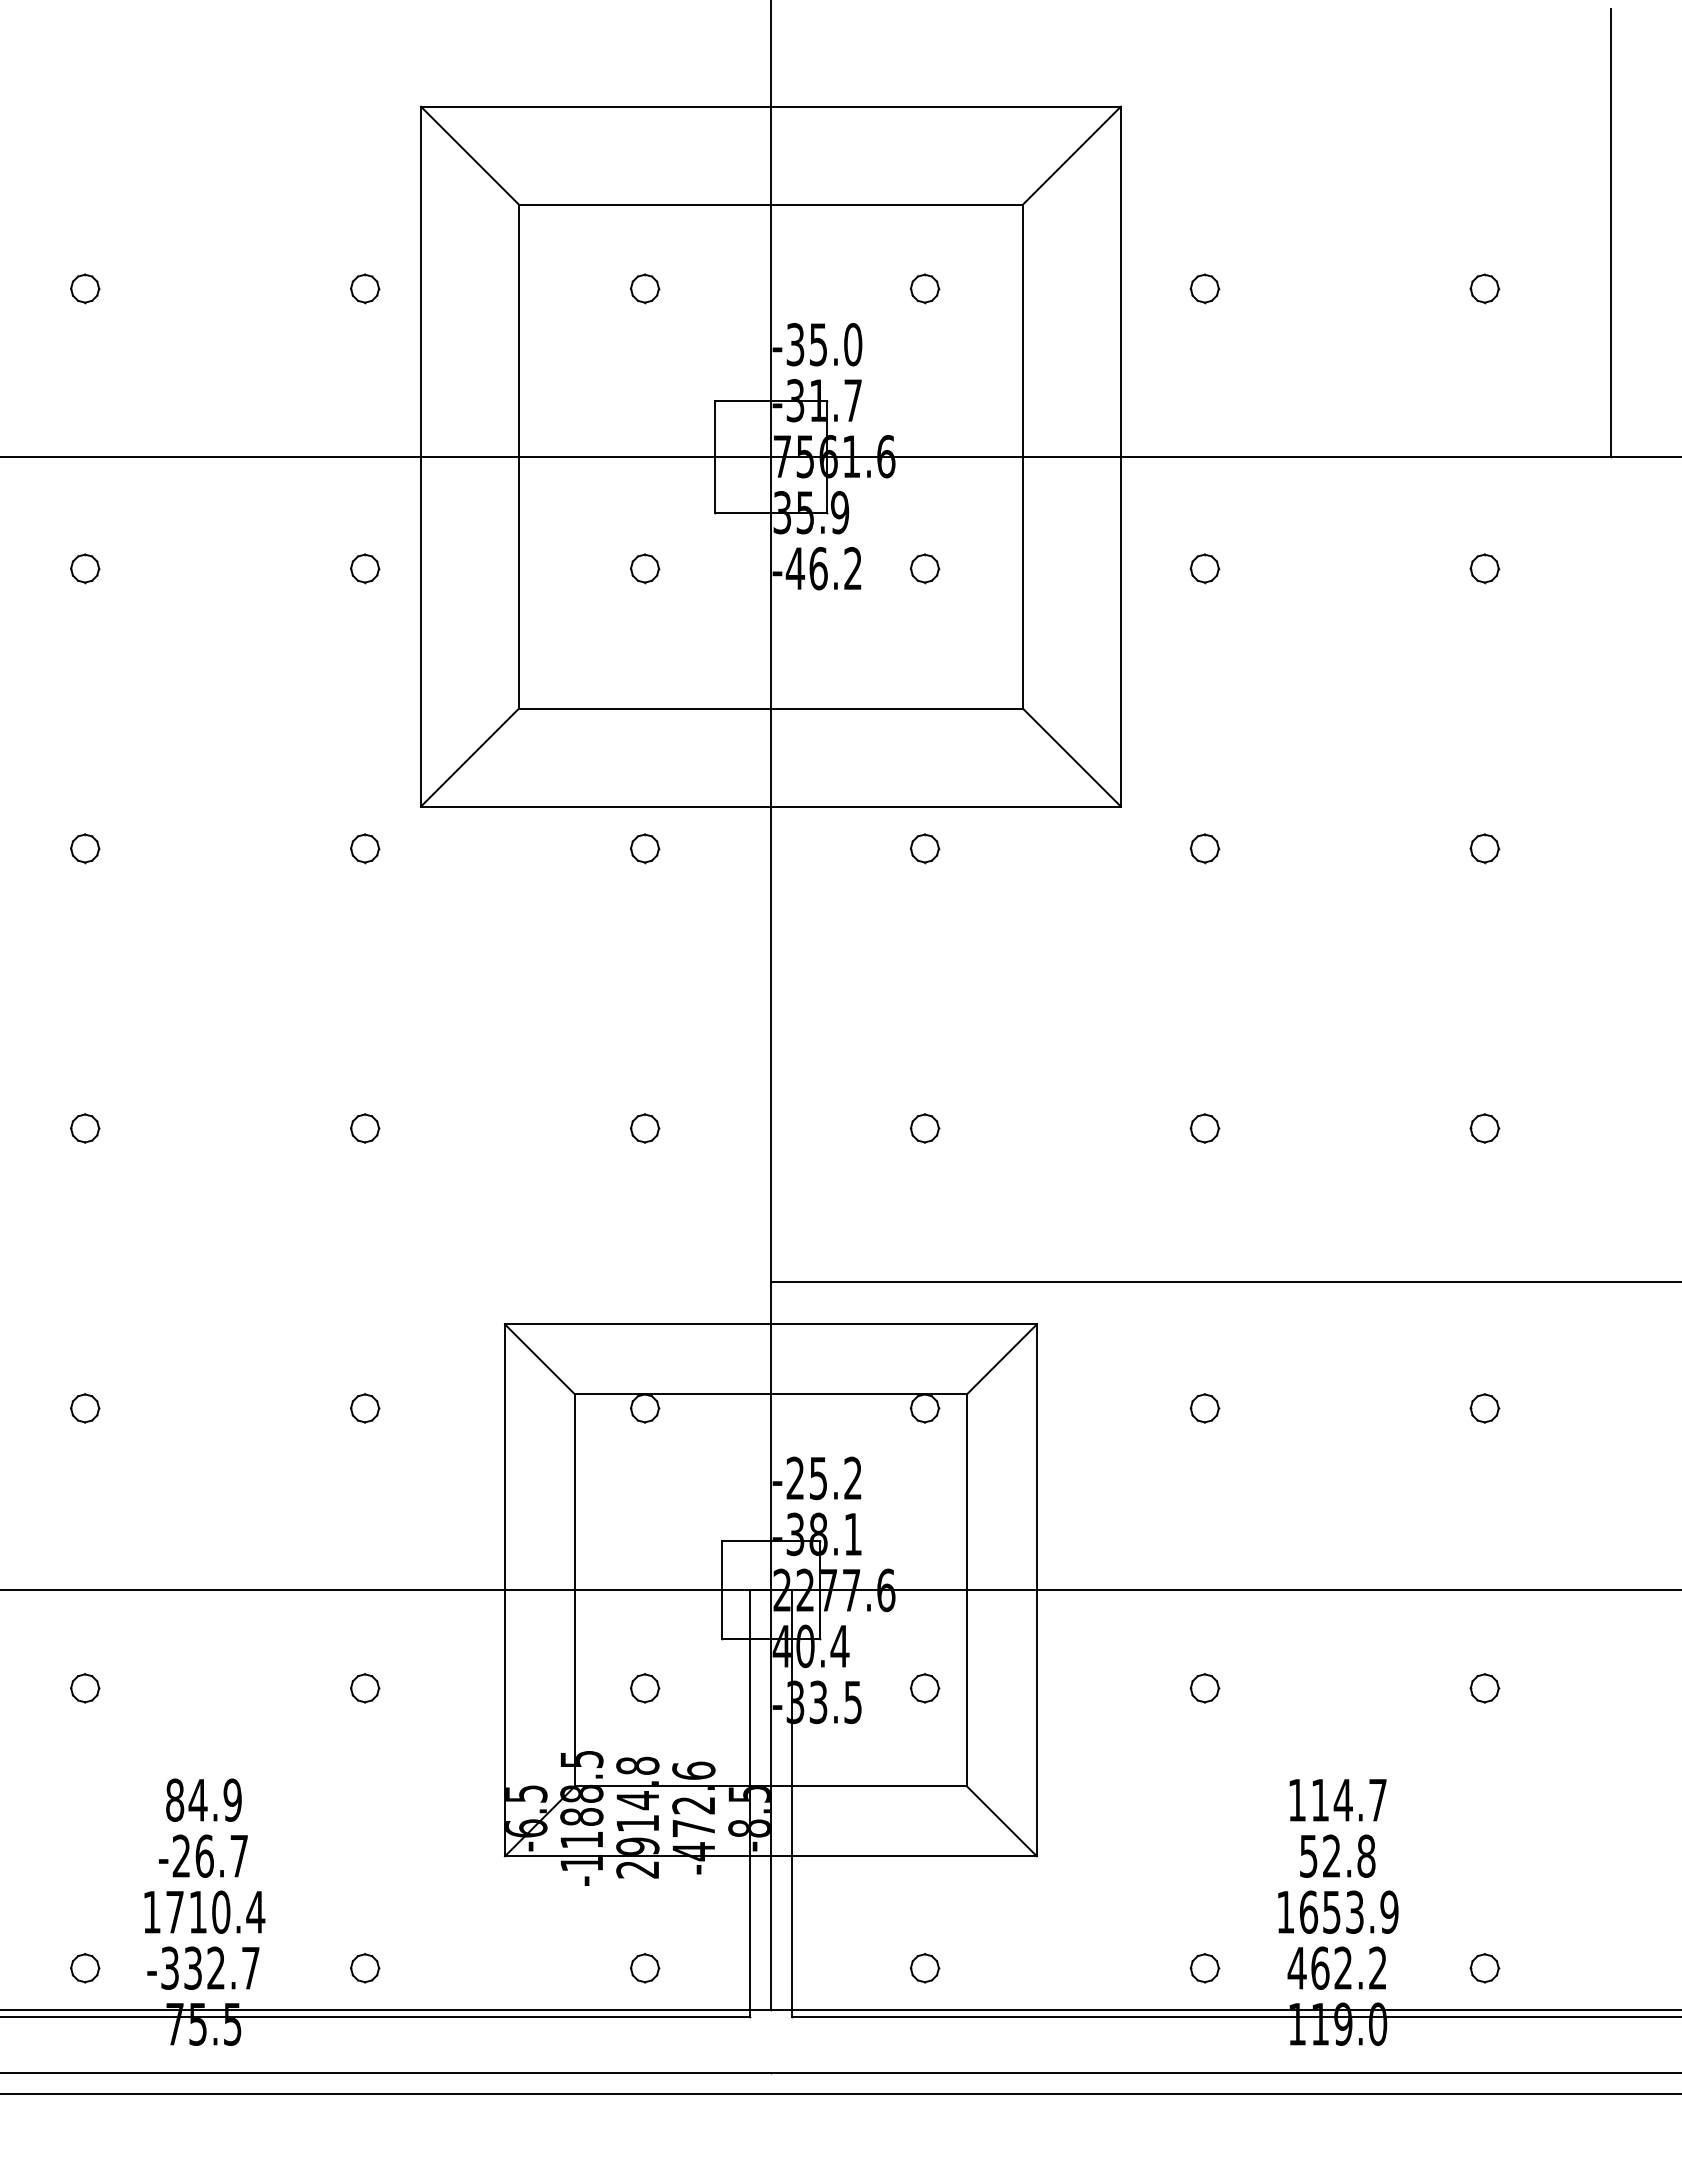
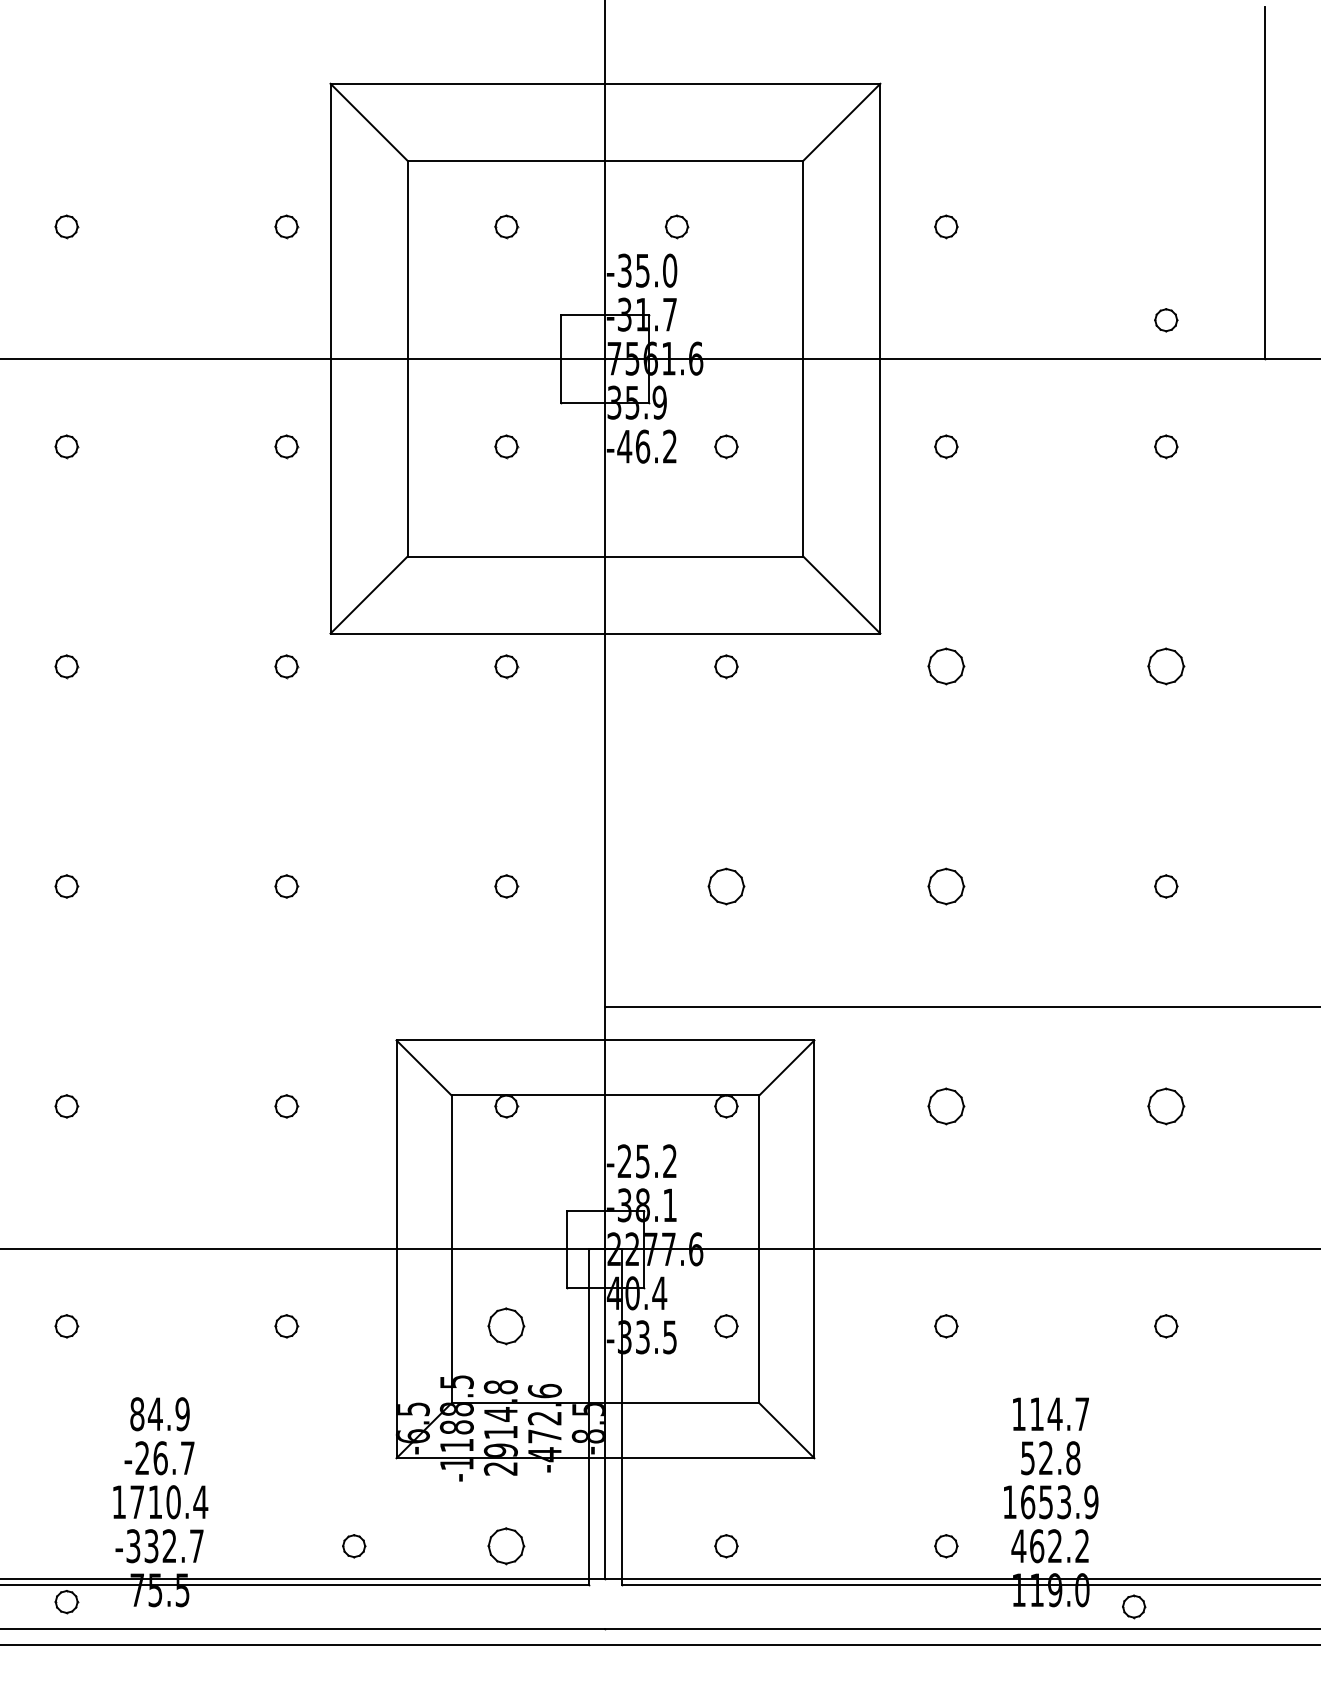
part: (924, 288) -> (676, 226), moved
part: (1484, 288) -> (1166, 320), moved
part: (1204, 848) -> (946, 666), size x1.6
part: (1484, 848) -> (1166, 666), size x1.6
part: (924, 1128) -> (726, 886), size x1.6
part: (1204, 1128) -> (946, 886), size x1.6
part: (1204, 1408) -> (946, 1106), size x1.6
part: (1484, 1408) -> (1166, 1106), size x1.6
part: (645, 1688) -> (506, 1326), size x1.6
part: (85, 1968) -> (66, 1602), moved
part: (365, 1968) -> (354, 1546), moved
part: (645, 1968) -> (506, 1546), size x1.6
part: (1484, 1968) -> (1133, 1606), moved

